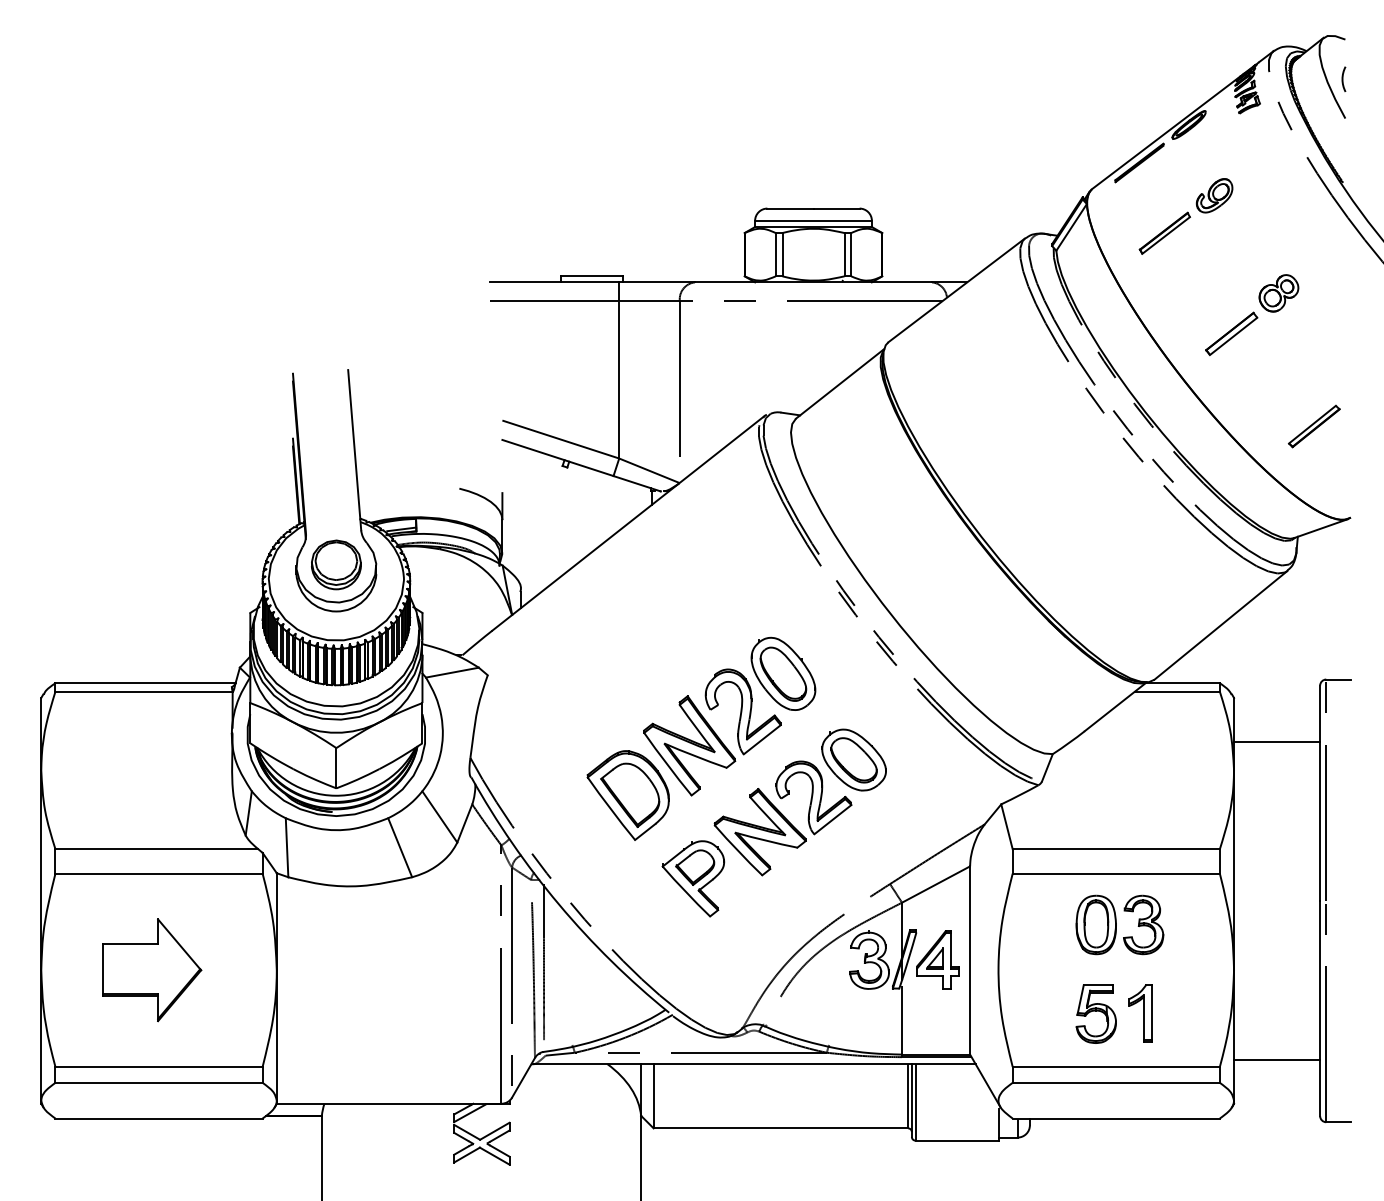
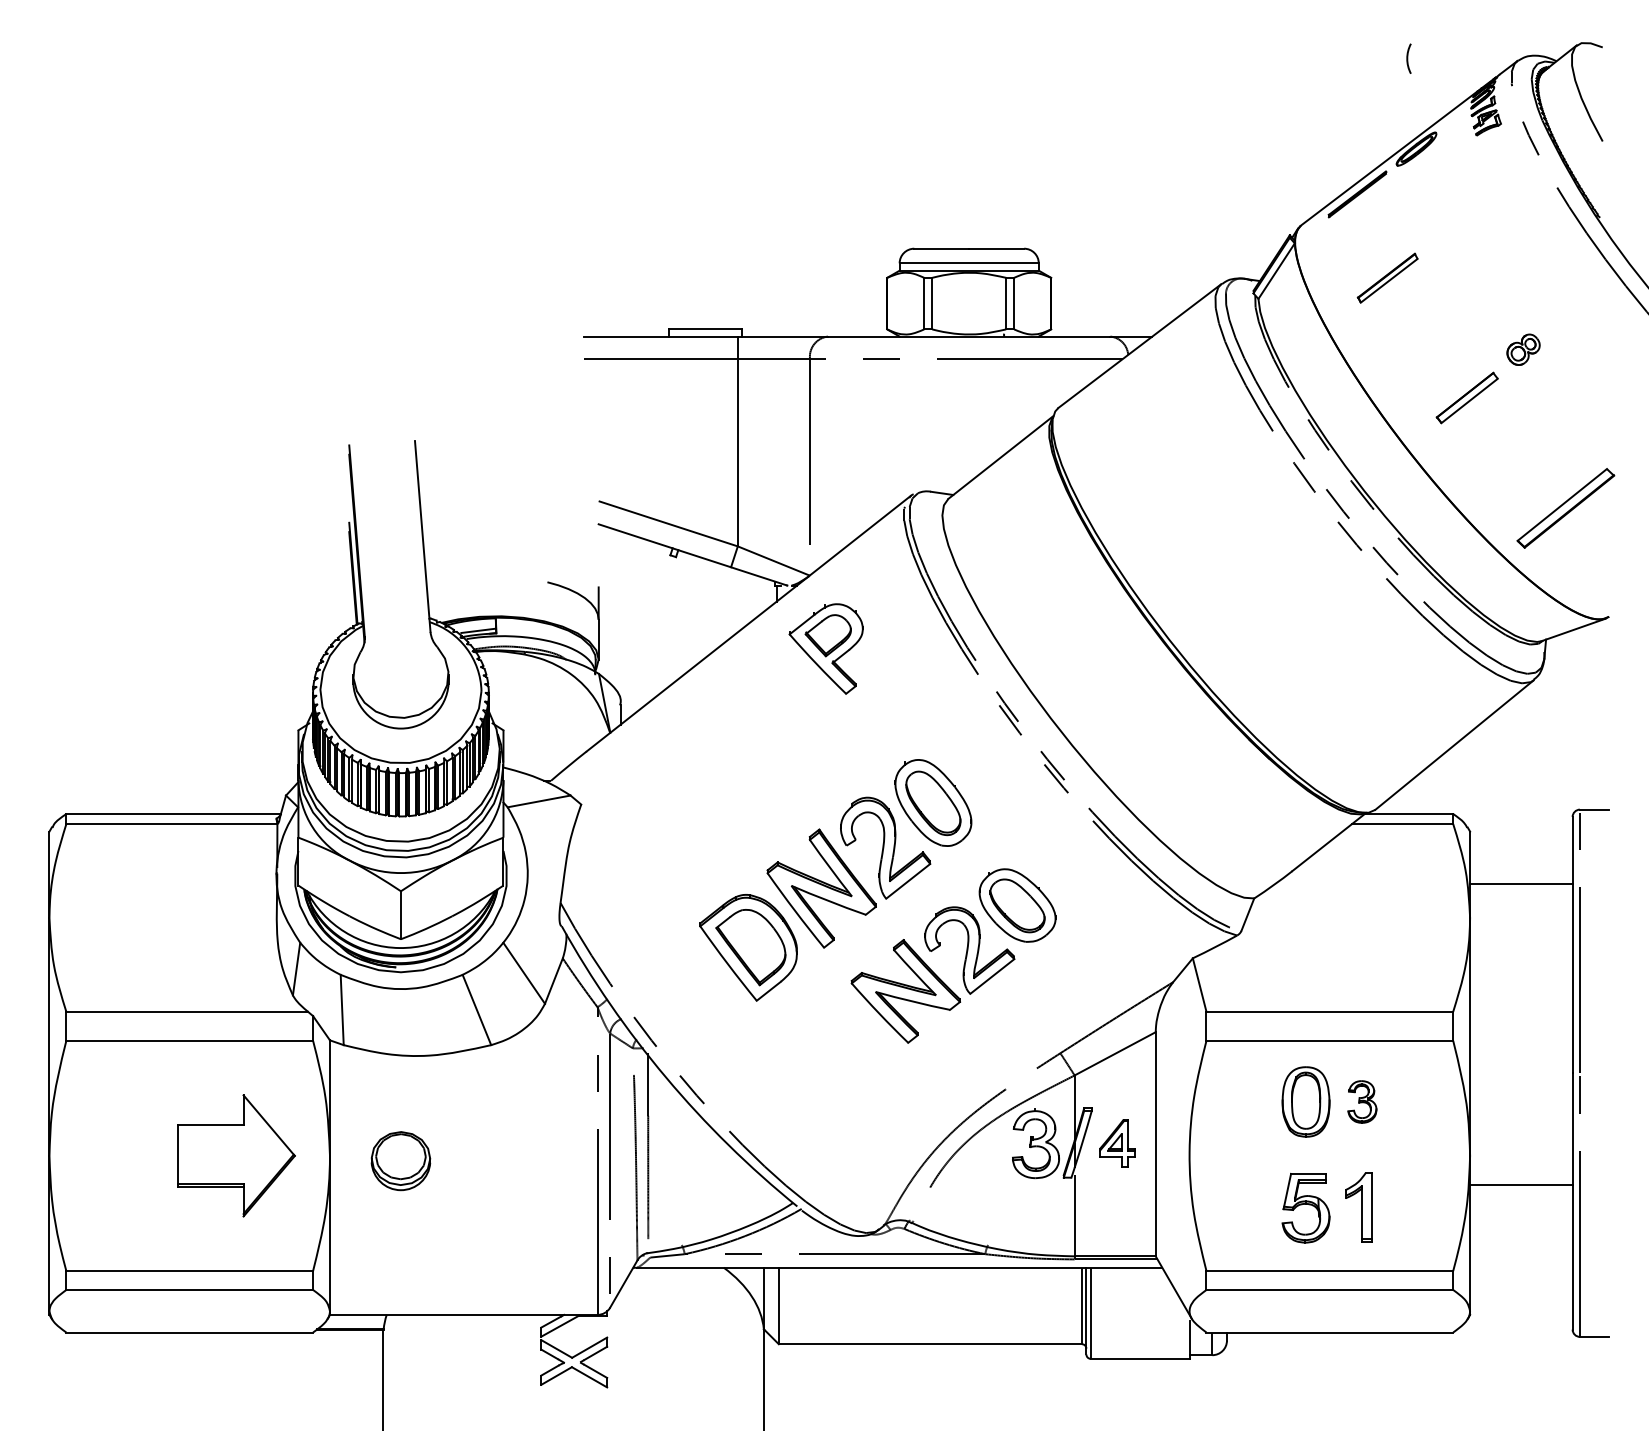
arc: (1343, 79) -> (1408, 58), moved
part: (1214, 195) -> (1446, 233), removed
part: (1278, 293) -> (1523, 349), size x0.7
part: (1314, 425) -> (1565, 507), size x1.6
part: (336, 565) -> (400, 1161), moved
part: (692, 878) -> (825, 648), moved
part: (1143, 924) -> (1362, 1101), size x0.6
part: (937, 959) -> (1116, 1143), size x0.7
part: (152, 969) -> (236, 1155), moved
line: (1277, 1059) -> (1521, 1185), moved

